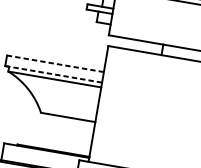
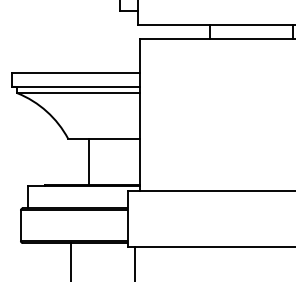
line: (55, 64) -> (76, 73), dashed -> solid
line: (54, 74) -> (76, 86), dashed -> solid
line: (53, 132) -> (88, 161), added

